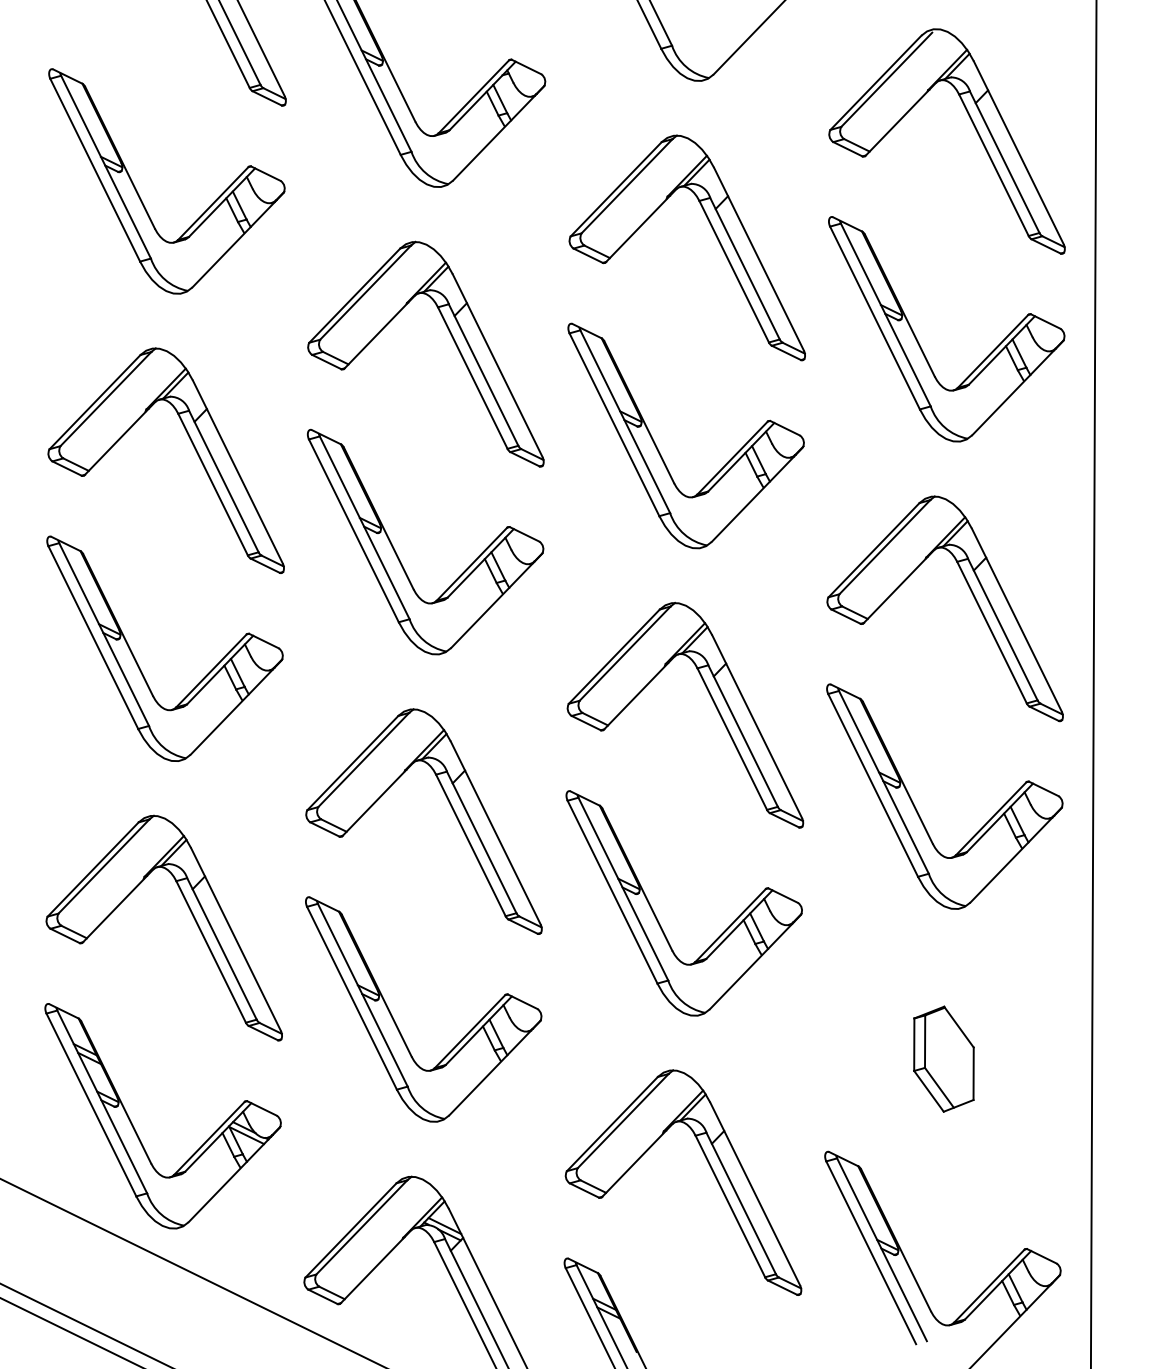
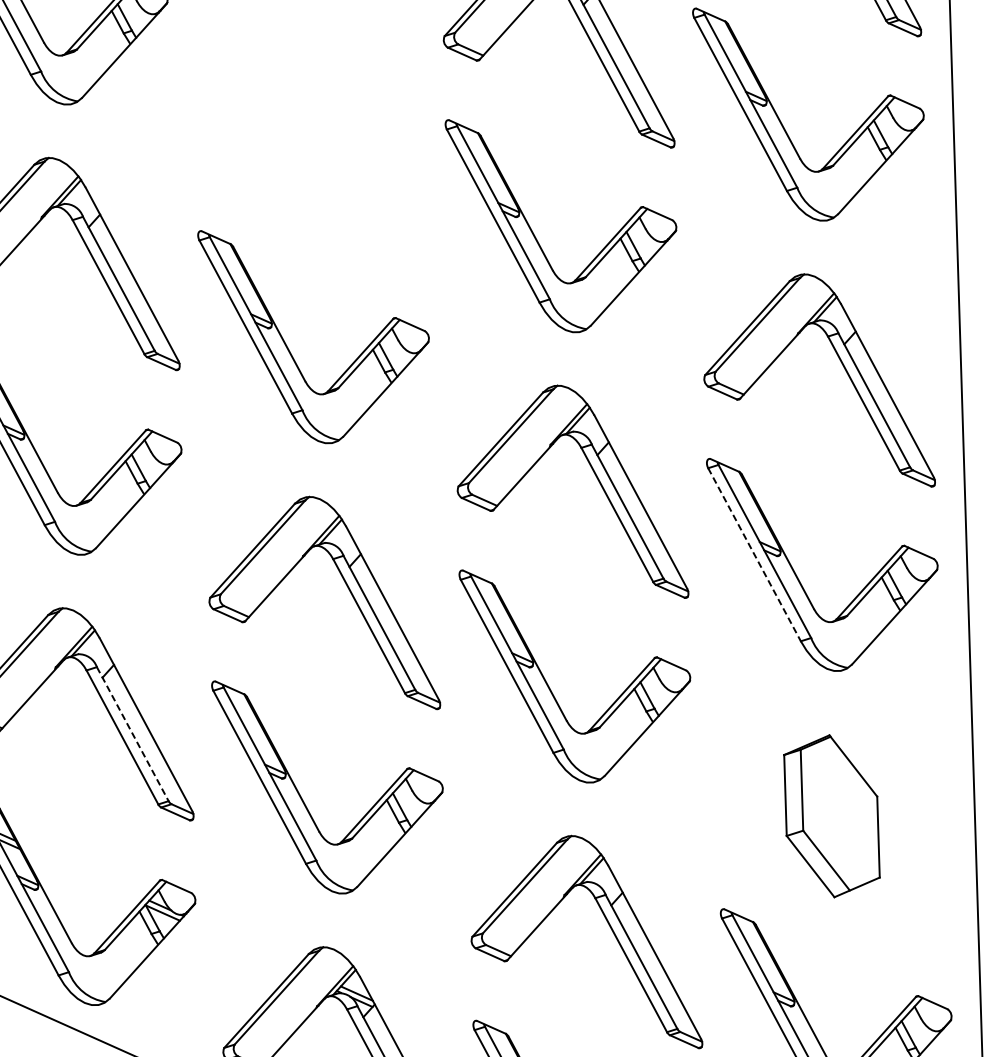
part: (452, 339) -> (334, 139), removed
line: (873, 785) -> (754, 554), solid -> dashed
line: (221, 948) -> (132, 733), solid -> dashed
part: (943, 1058) -> (831, 815), size x1.6

